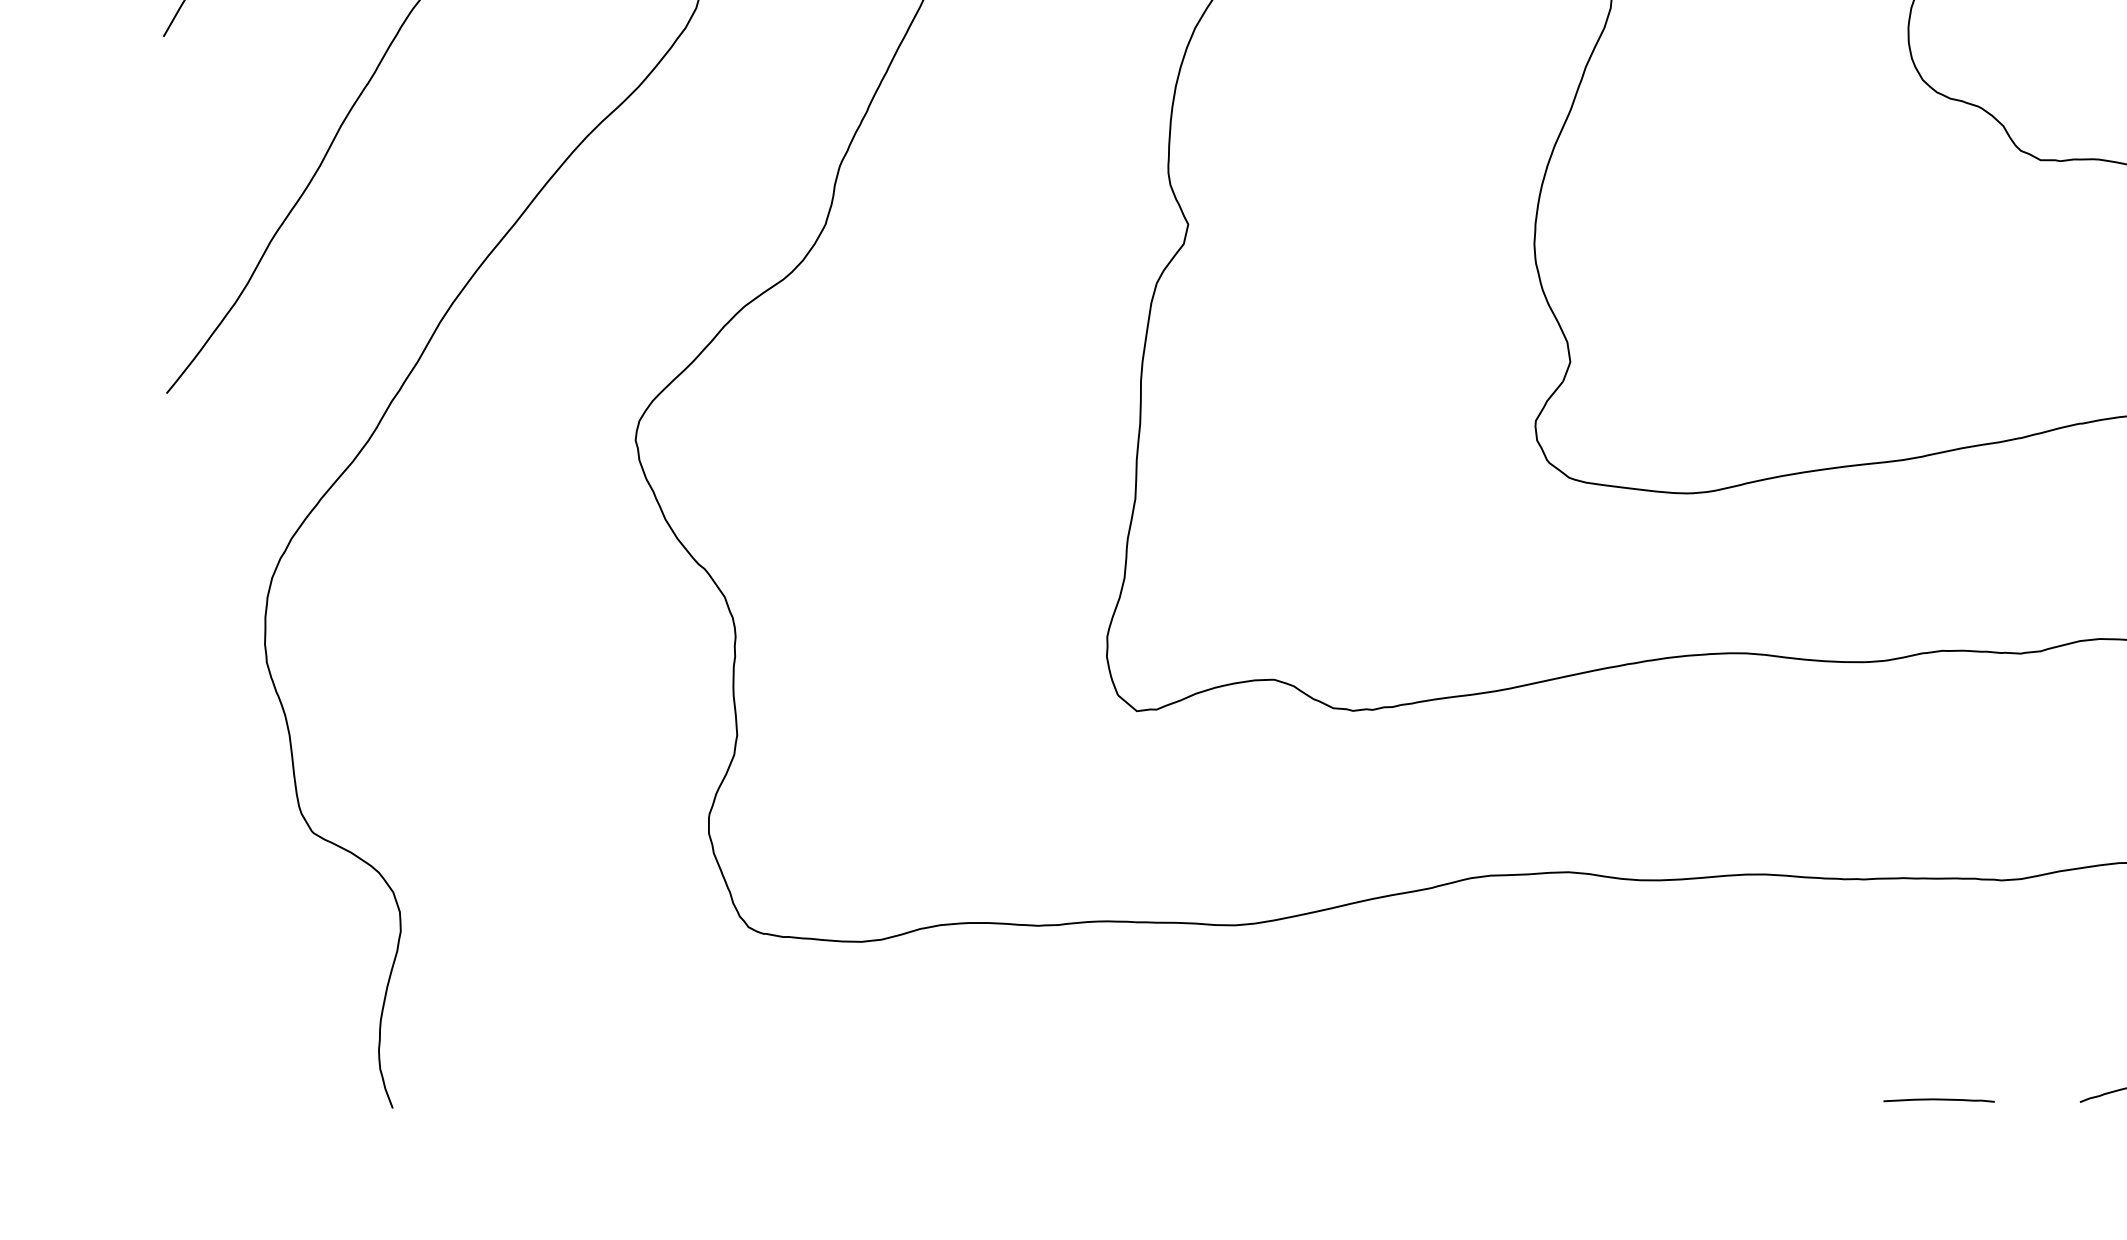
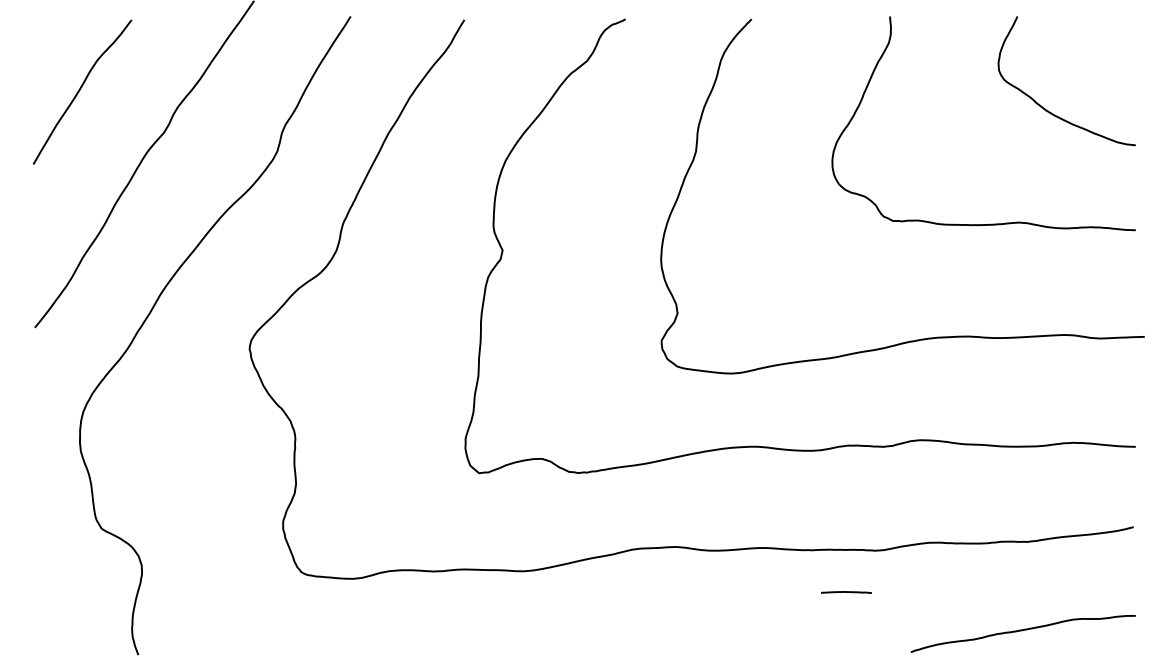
line: (1939, 1100) -> (846, 592), moved

